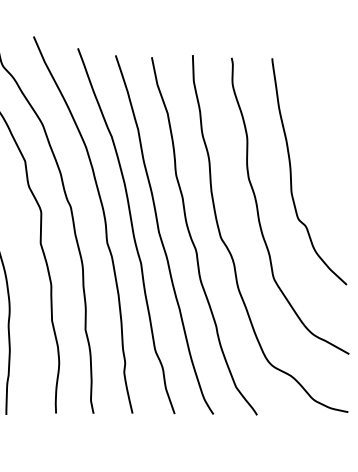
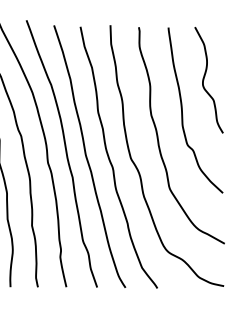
curve: (321, 128) -> (204, 78), added

